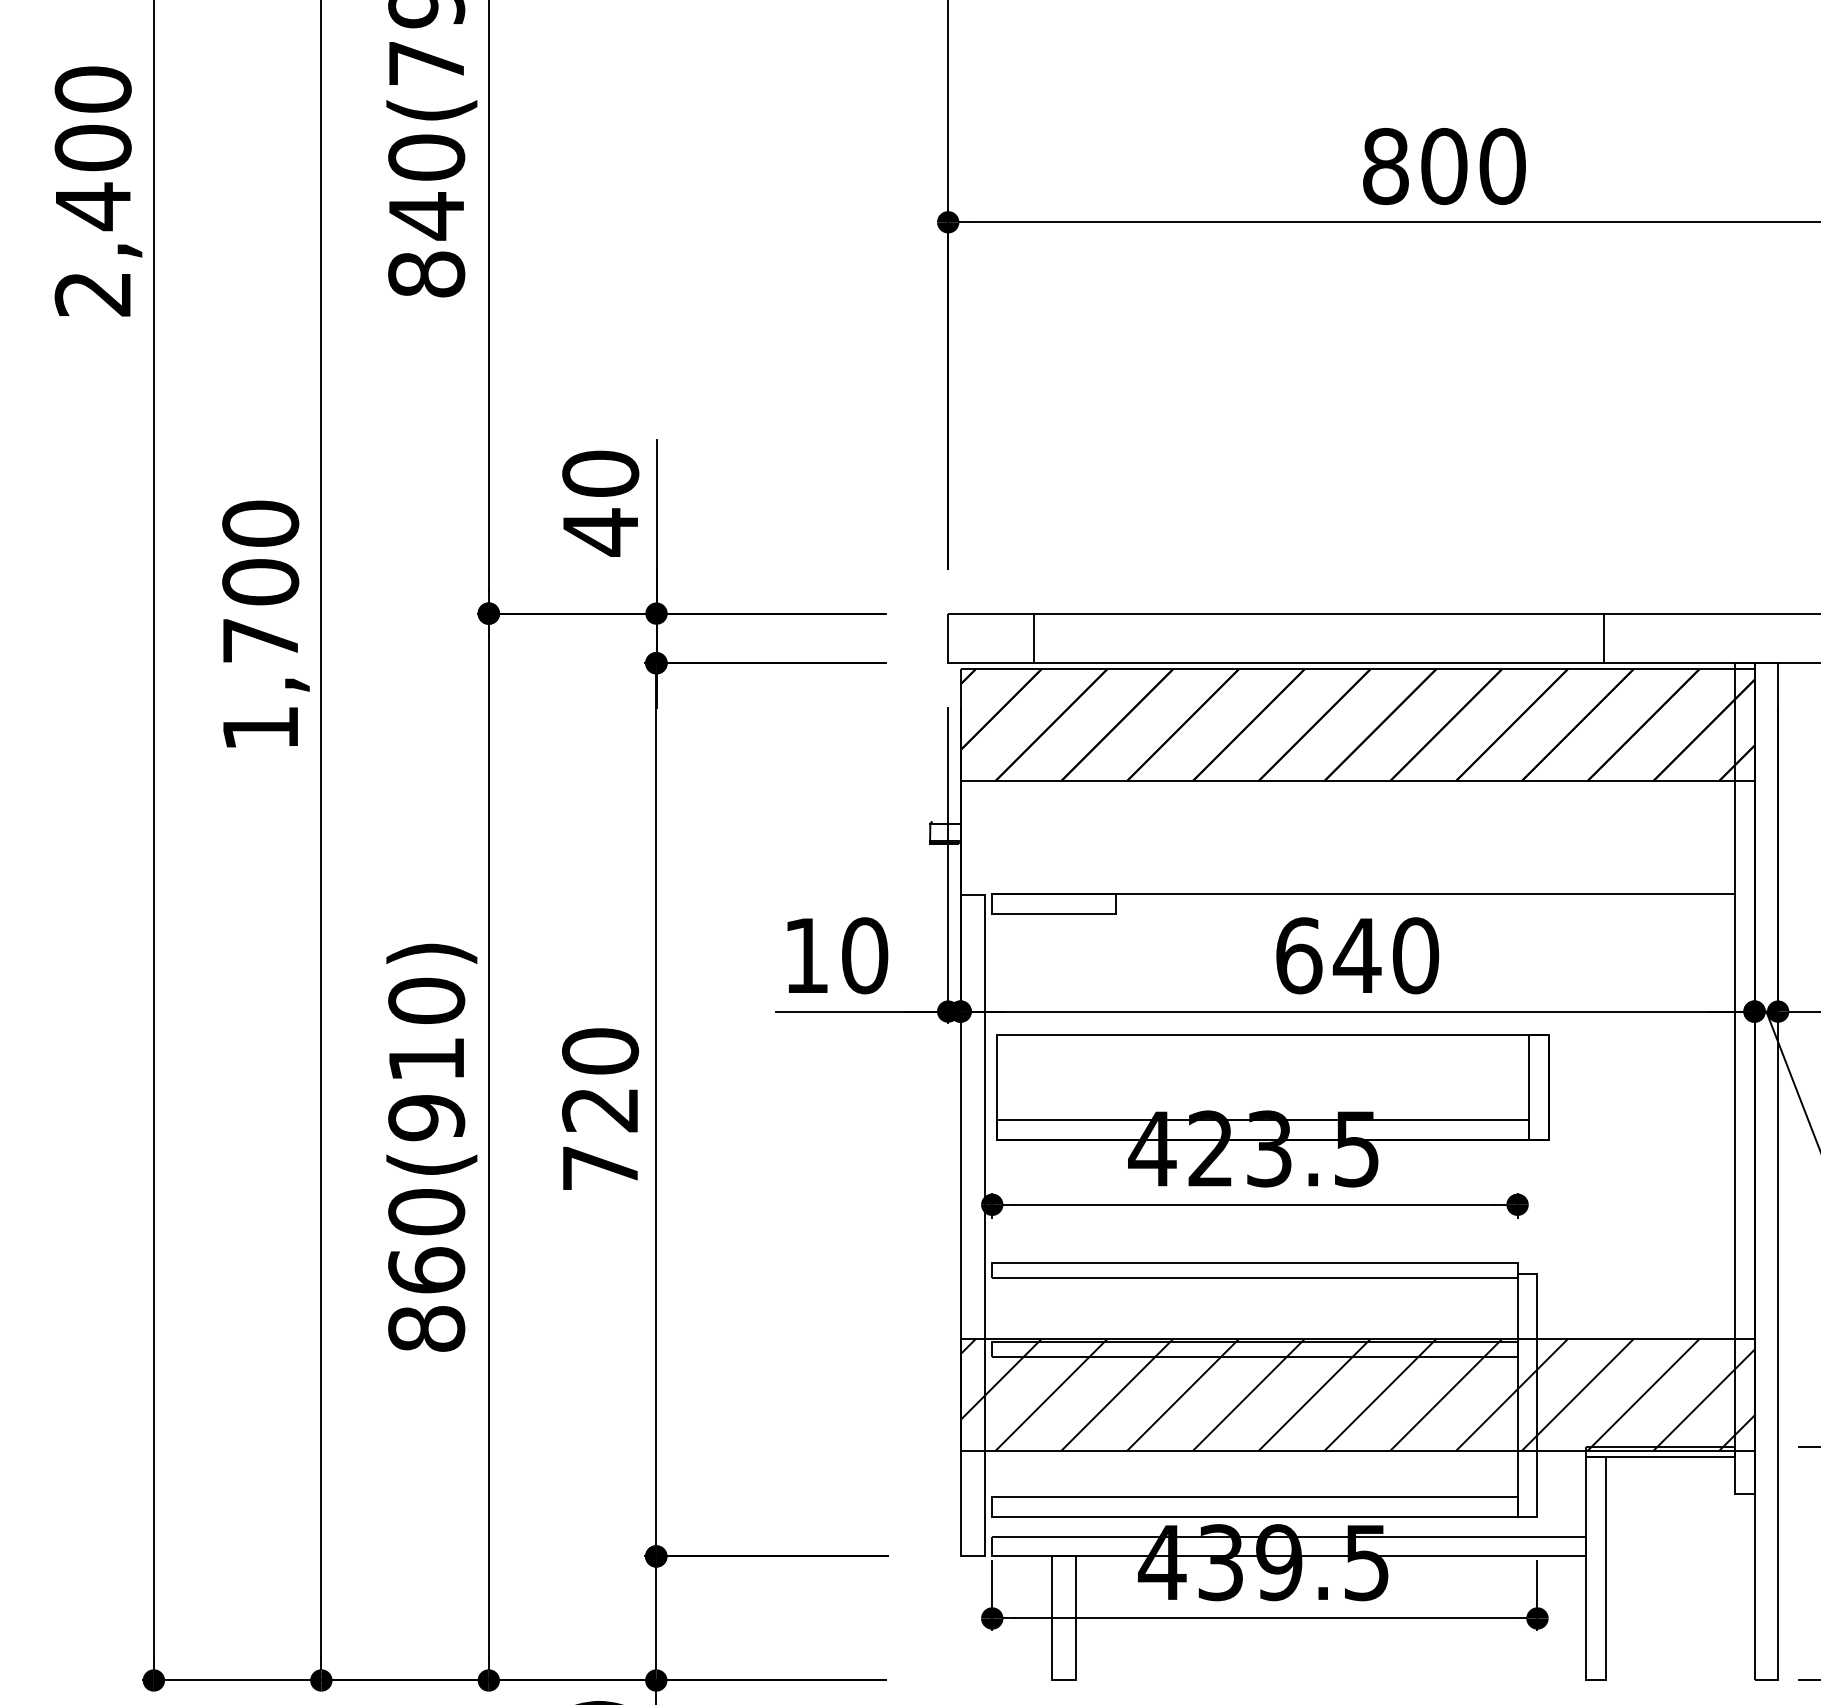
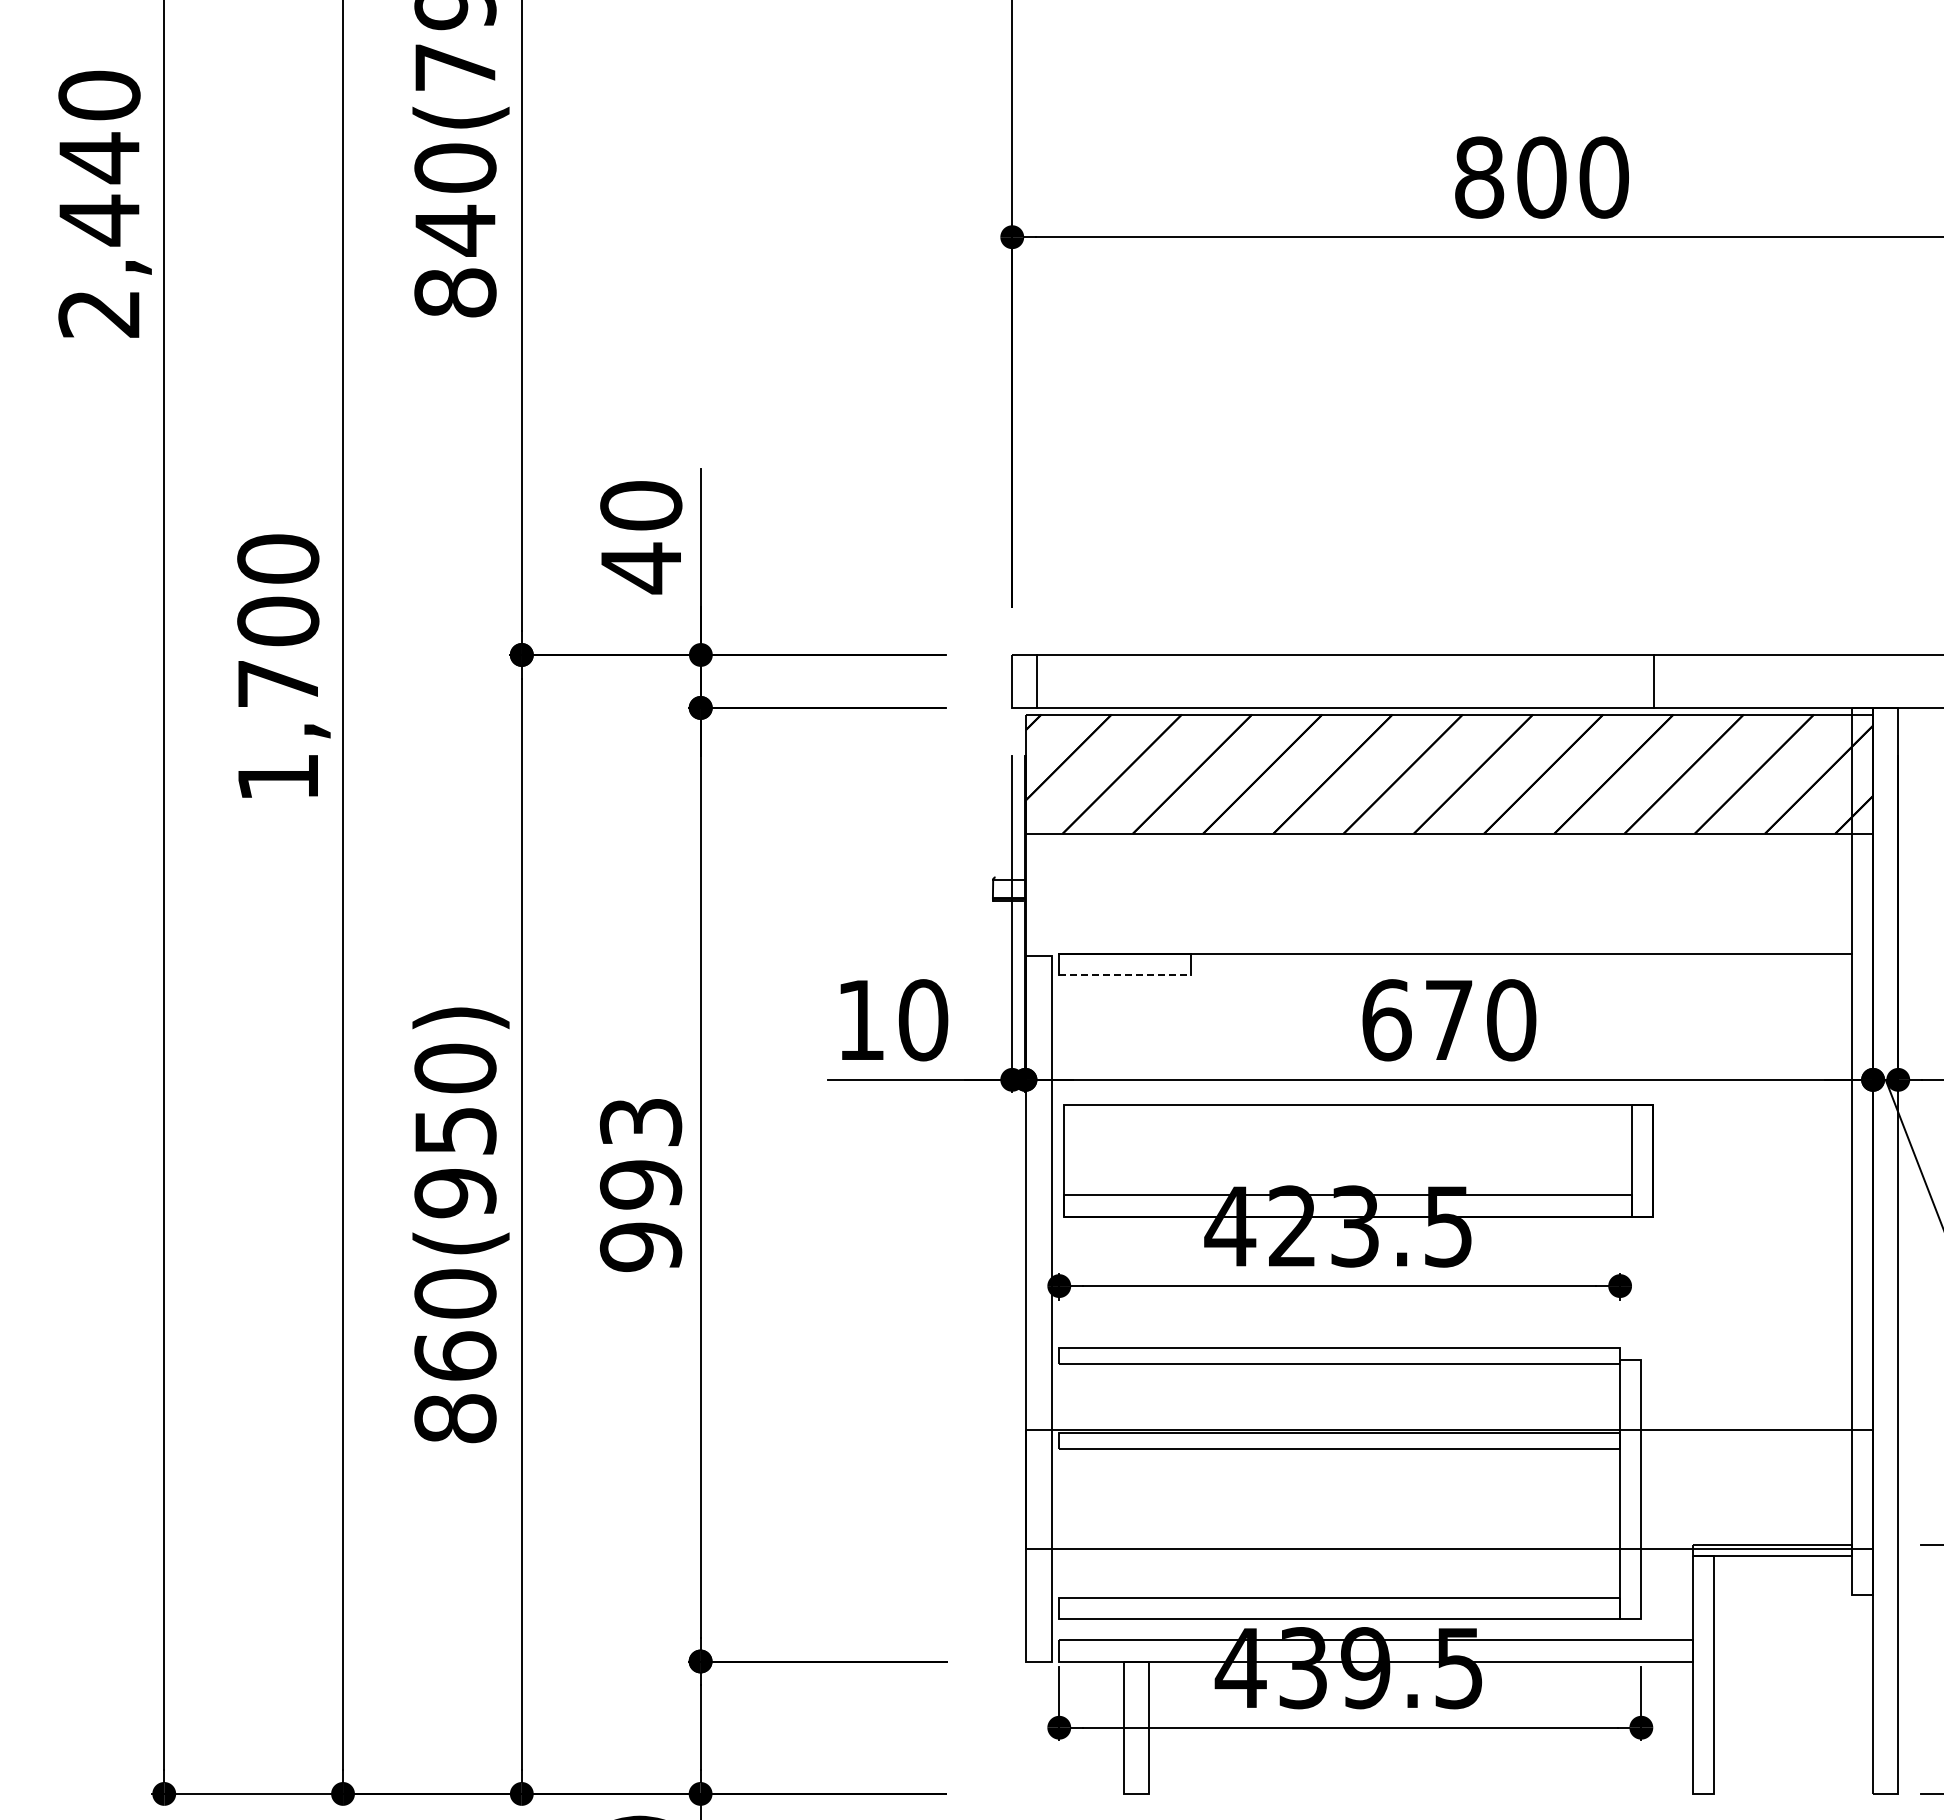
text: (93, 148) -> (99, 158), 2,400 -> 2,440
line: (1033, 637) -> (1036, 680), moved
line: (1604, 637) -> (1653, 680), moved
line: (1054, 913) -> (1125, 975), solid -> dashed
text: (1356, 955) -> (1448, 1019), 640 -> 670
text: (426, 1059) -> (455, 1131), 860(910) -> 860(950)
text: (599, 1109) -> (640, 1184), 720 -> 993
hatch: (1357, 1394) -> (1449, 1488), removed

